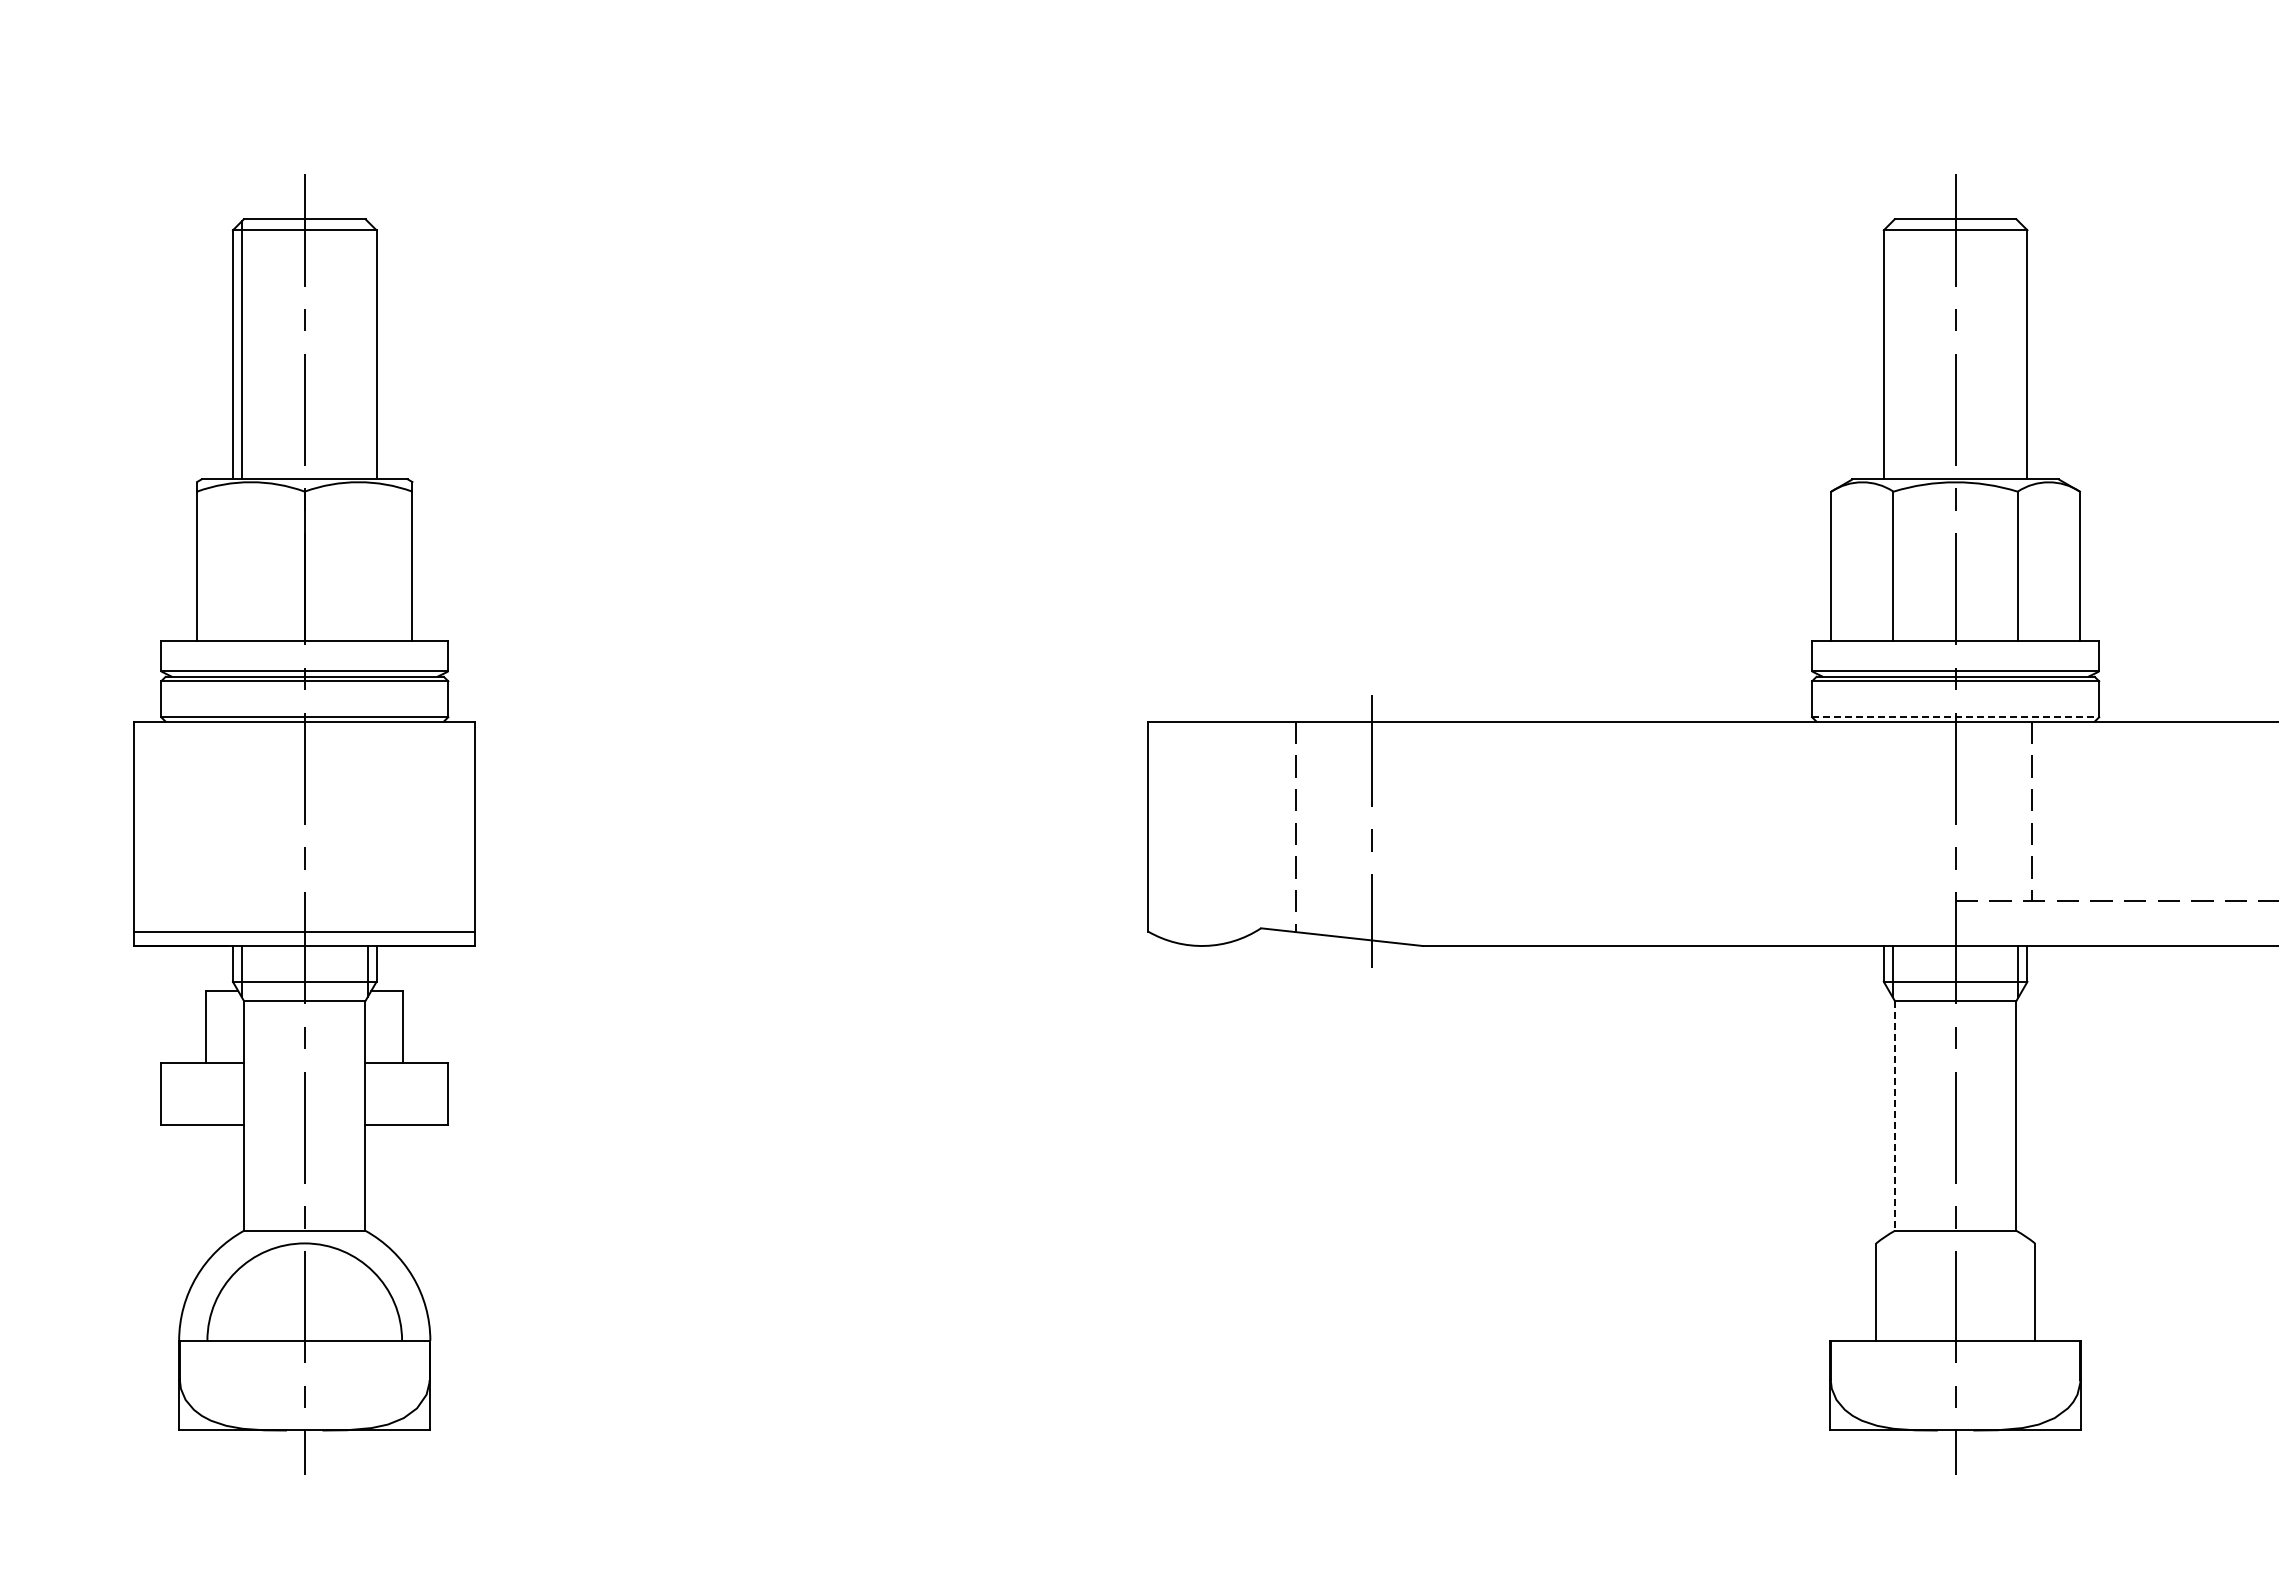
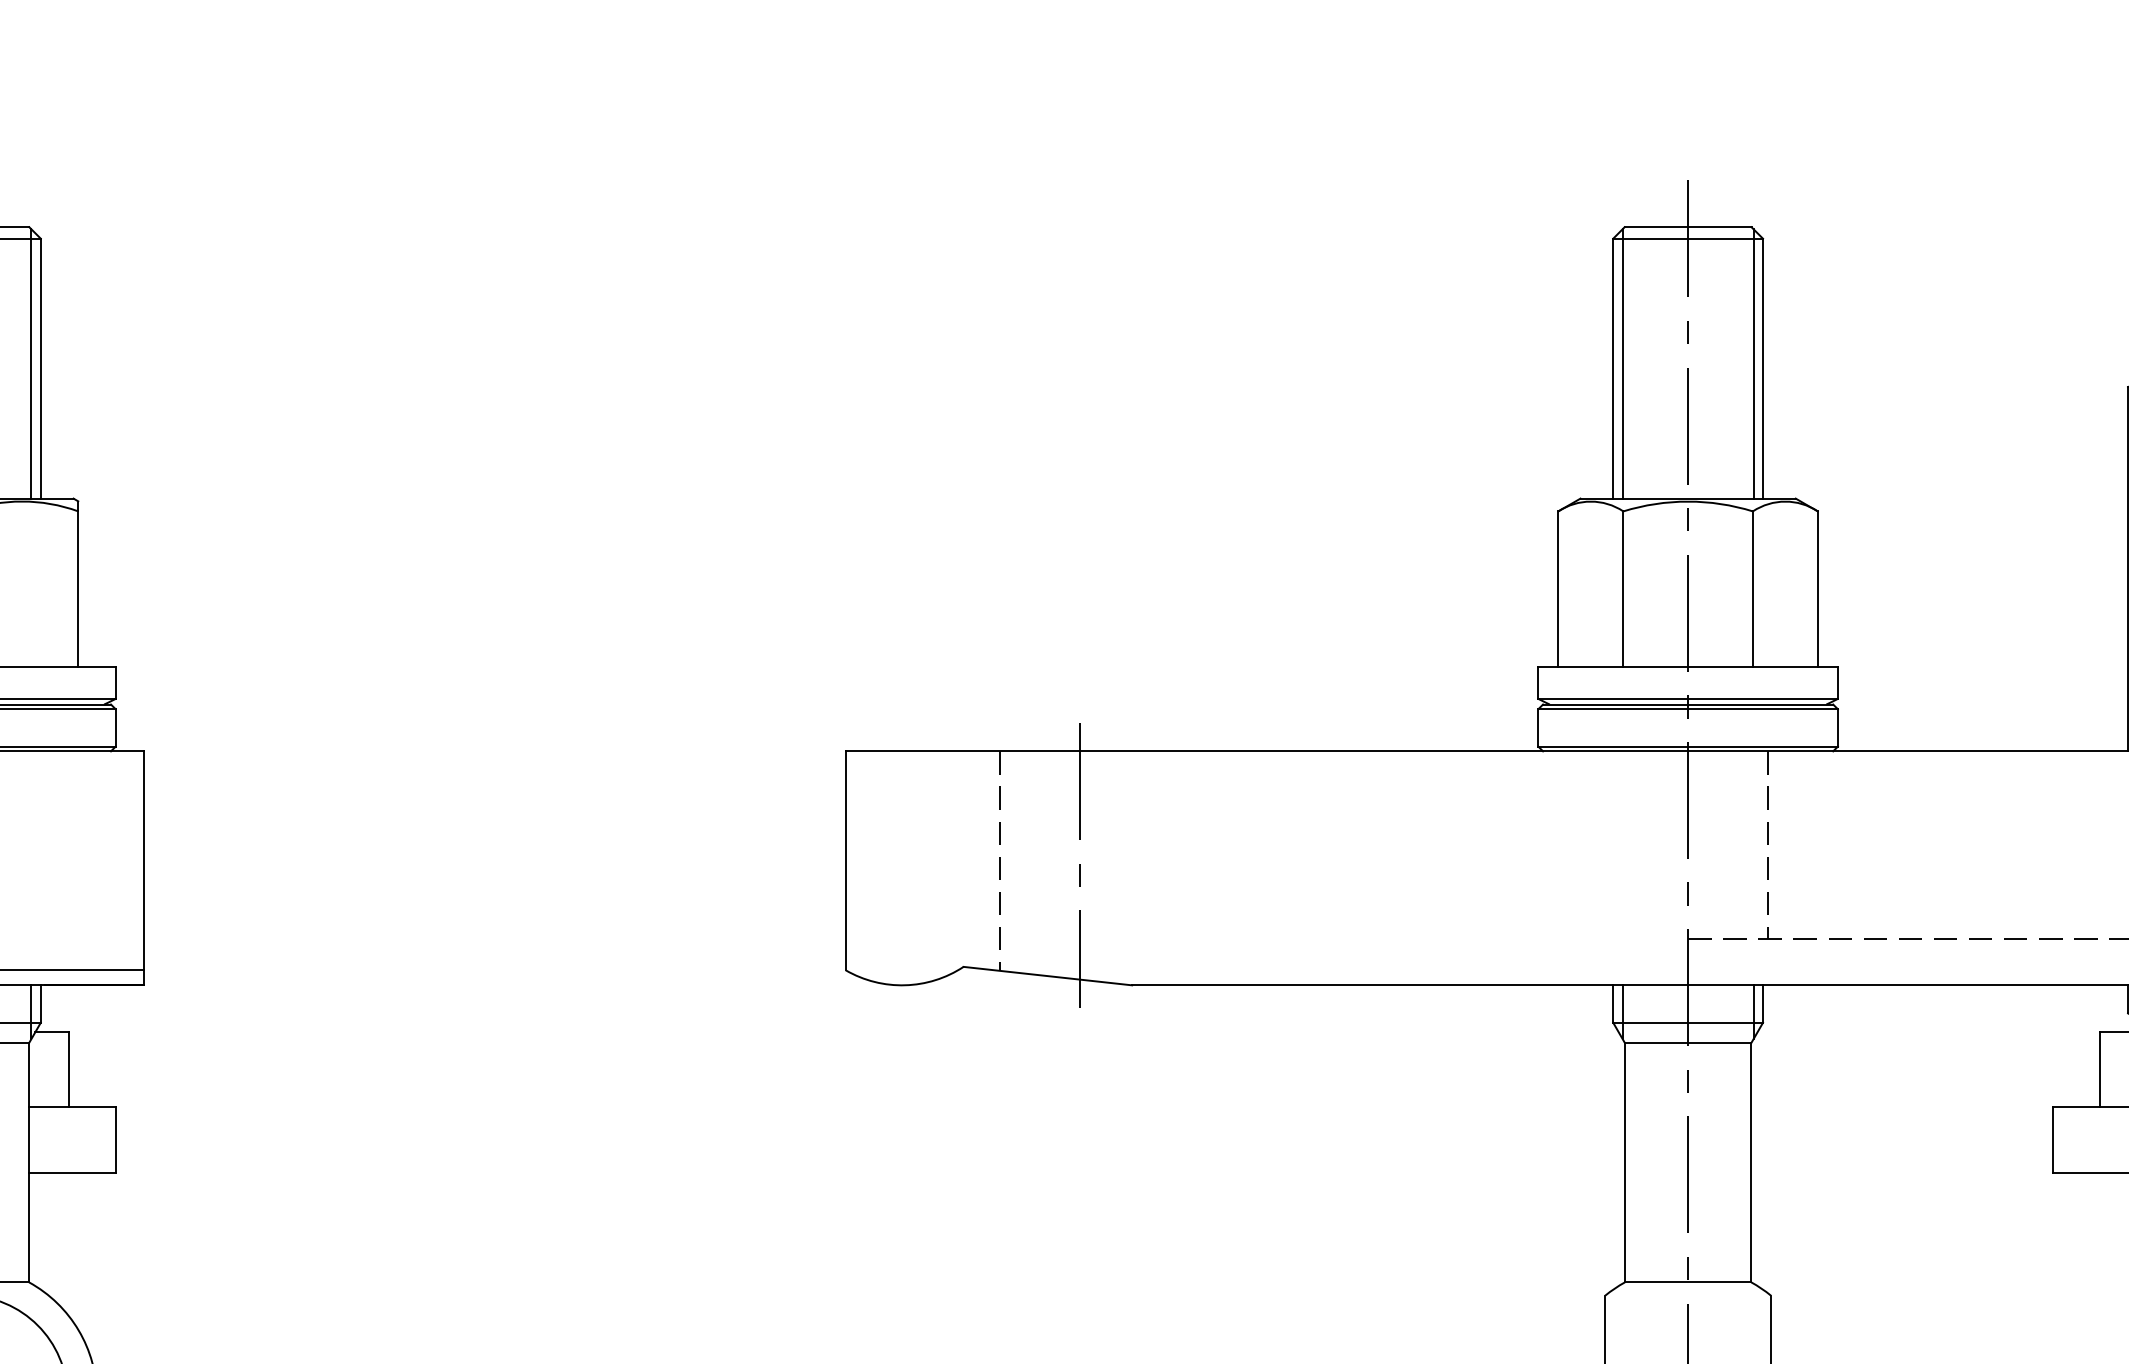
line: (367, 350) -> (31, 364), added
line: (1892, 350) -> (1622, 364), added
line: (2018, 350) -> (1753, 364), added
line: (1955, 717) -> (1687, 746), dashed -> solid
line: (1895, 1116) -> (1625, 1163), dashed -> solid

